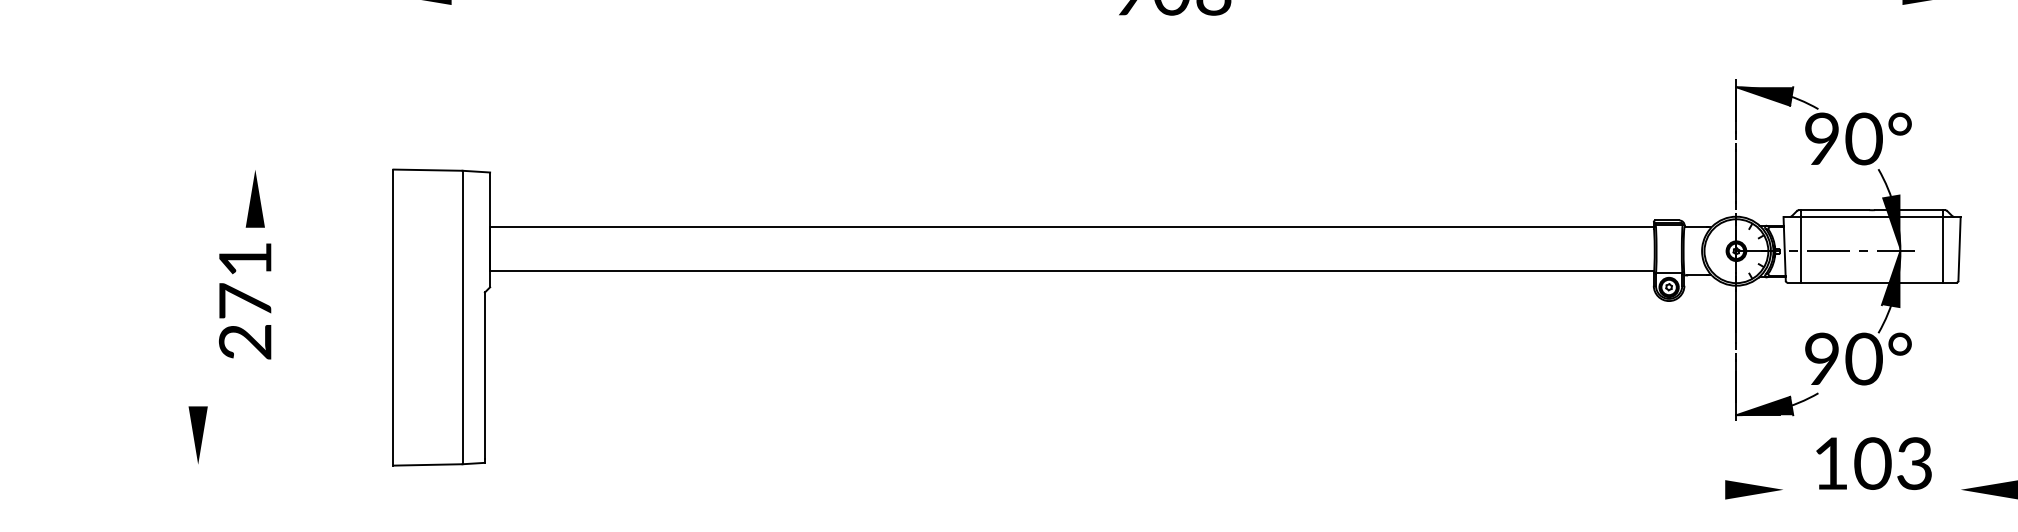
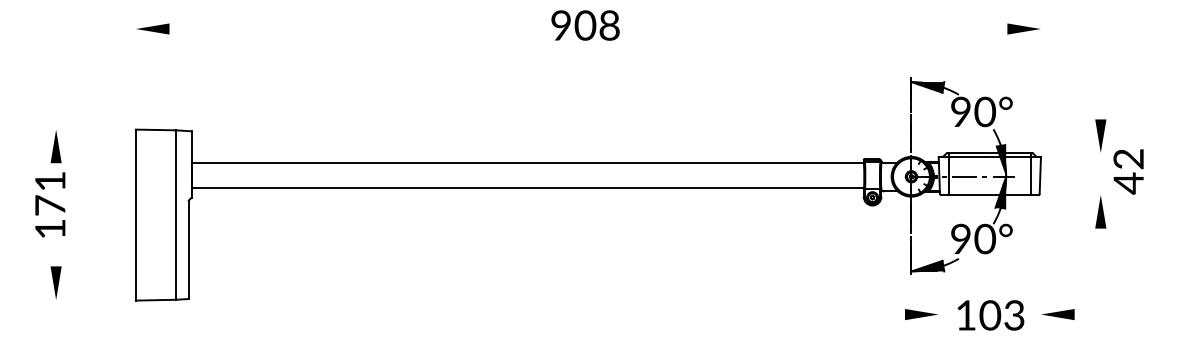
text: (245, 342) -> (50, 229), 2 -> 1
part: (197, 434) -> (55, 282), moved
text: (1873, 463) -> (990, 315), moved

